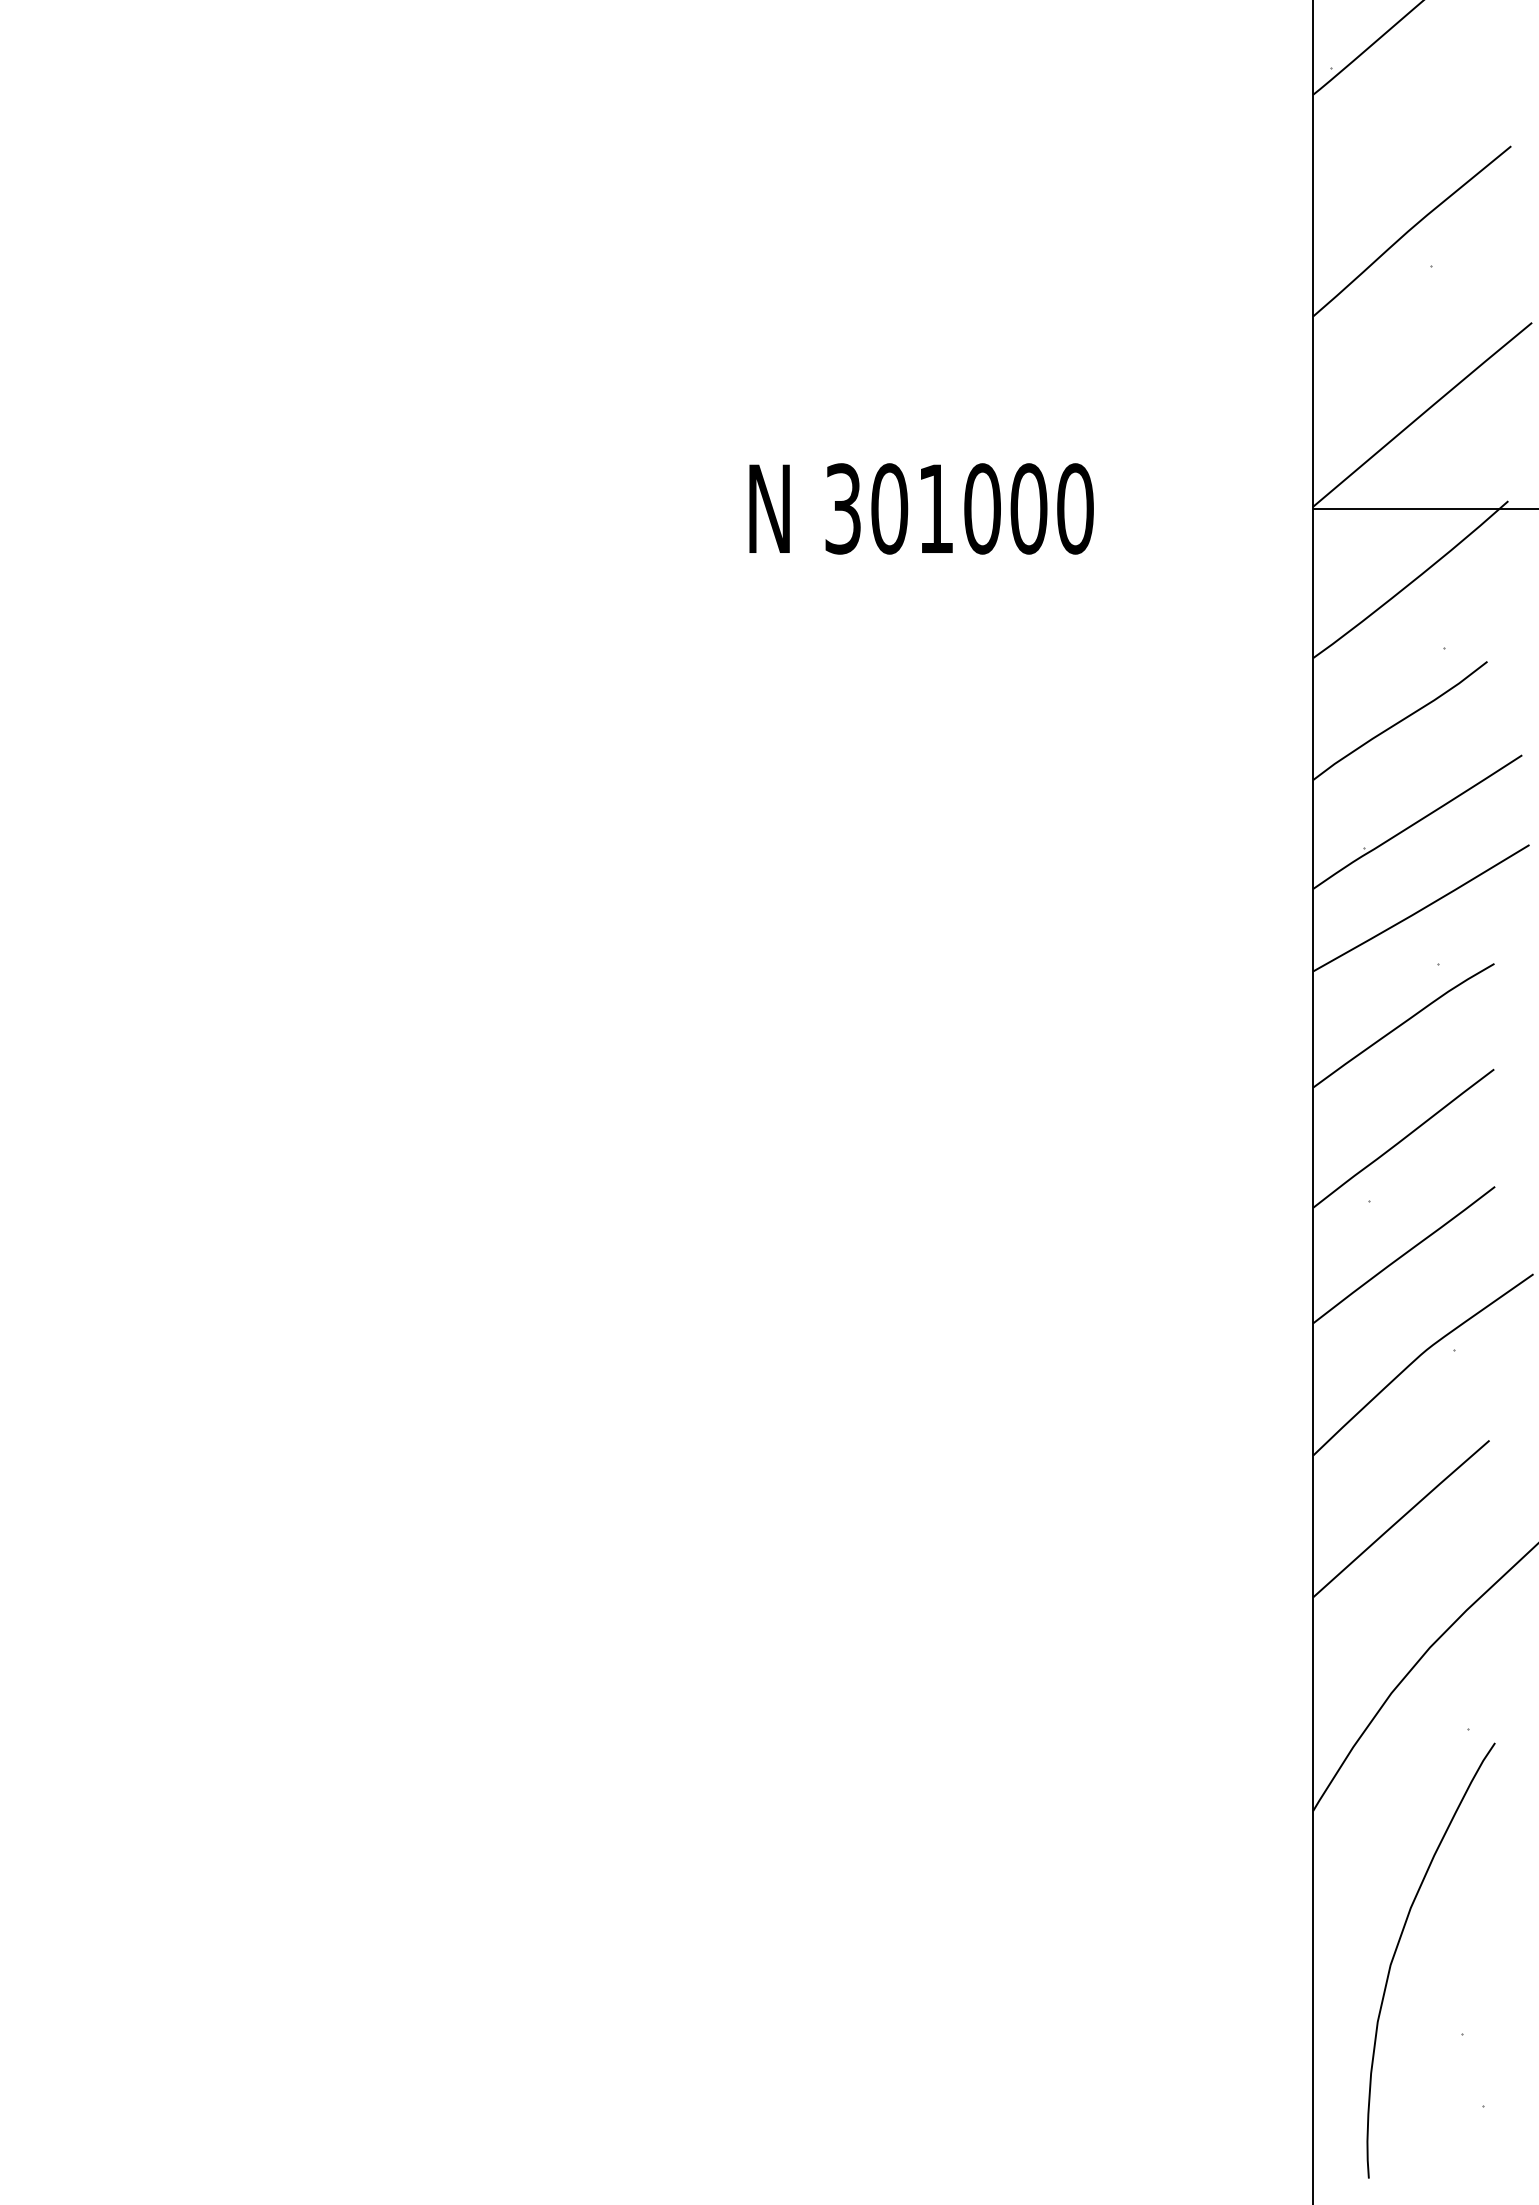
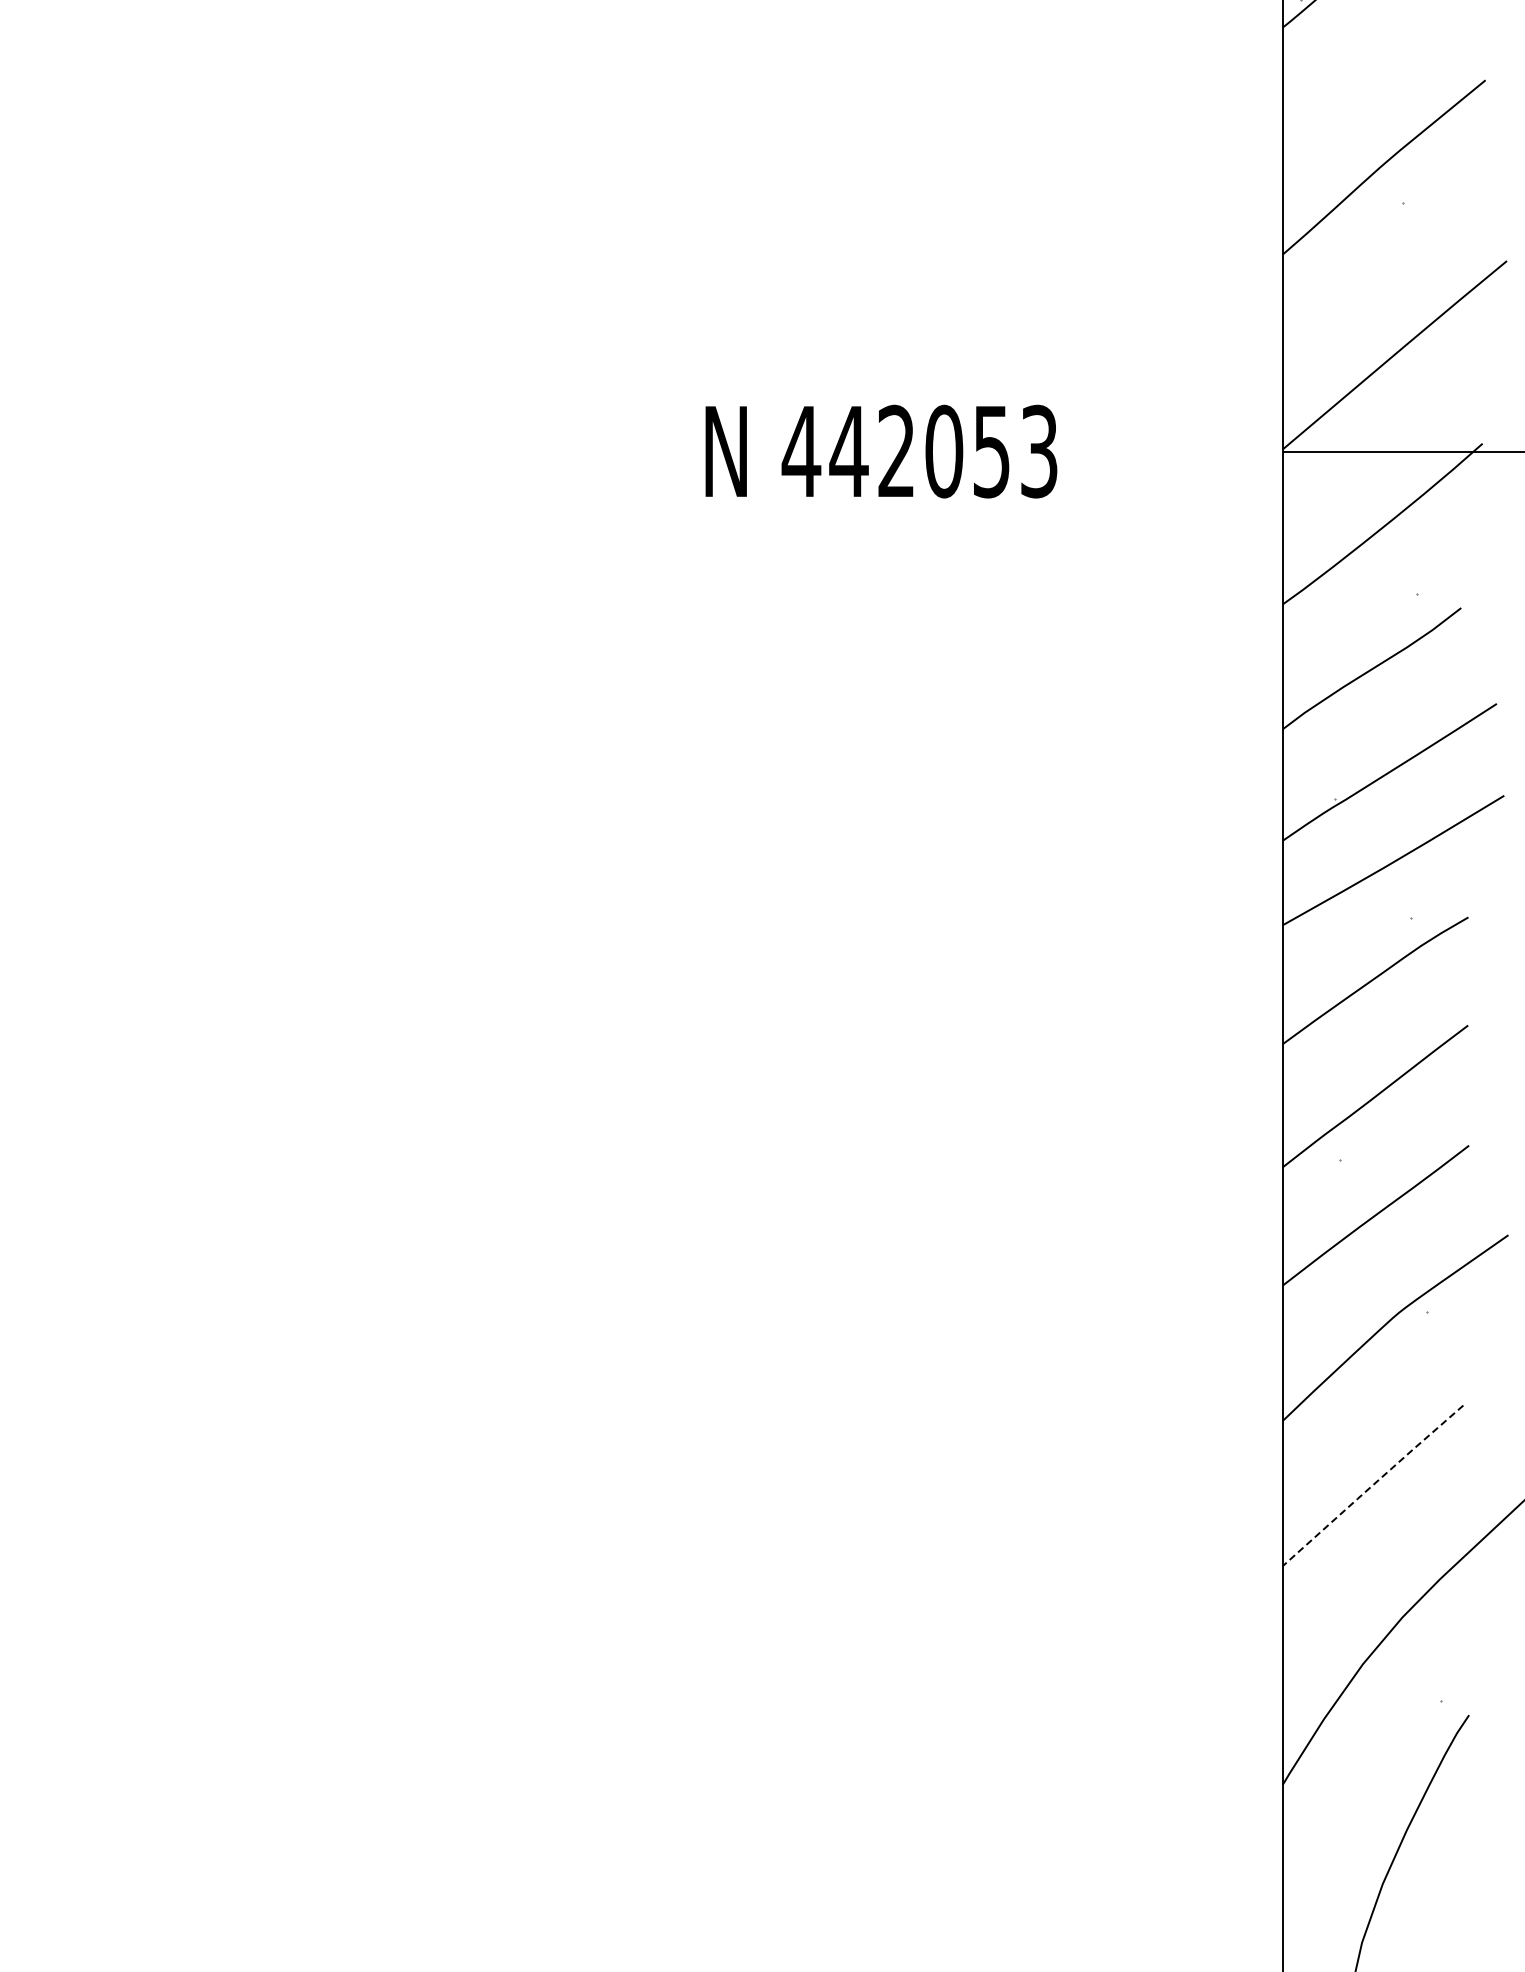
text: (958, 508) -> (919, 451), 301000 -> 442053
line: (1400, 1518) -> (1372, 1485), solid -> dashed

